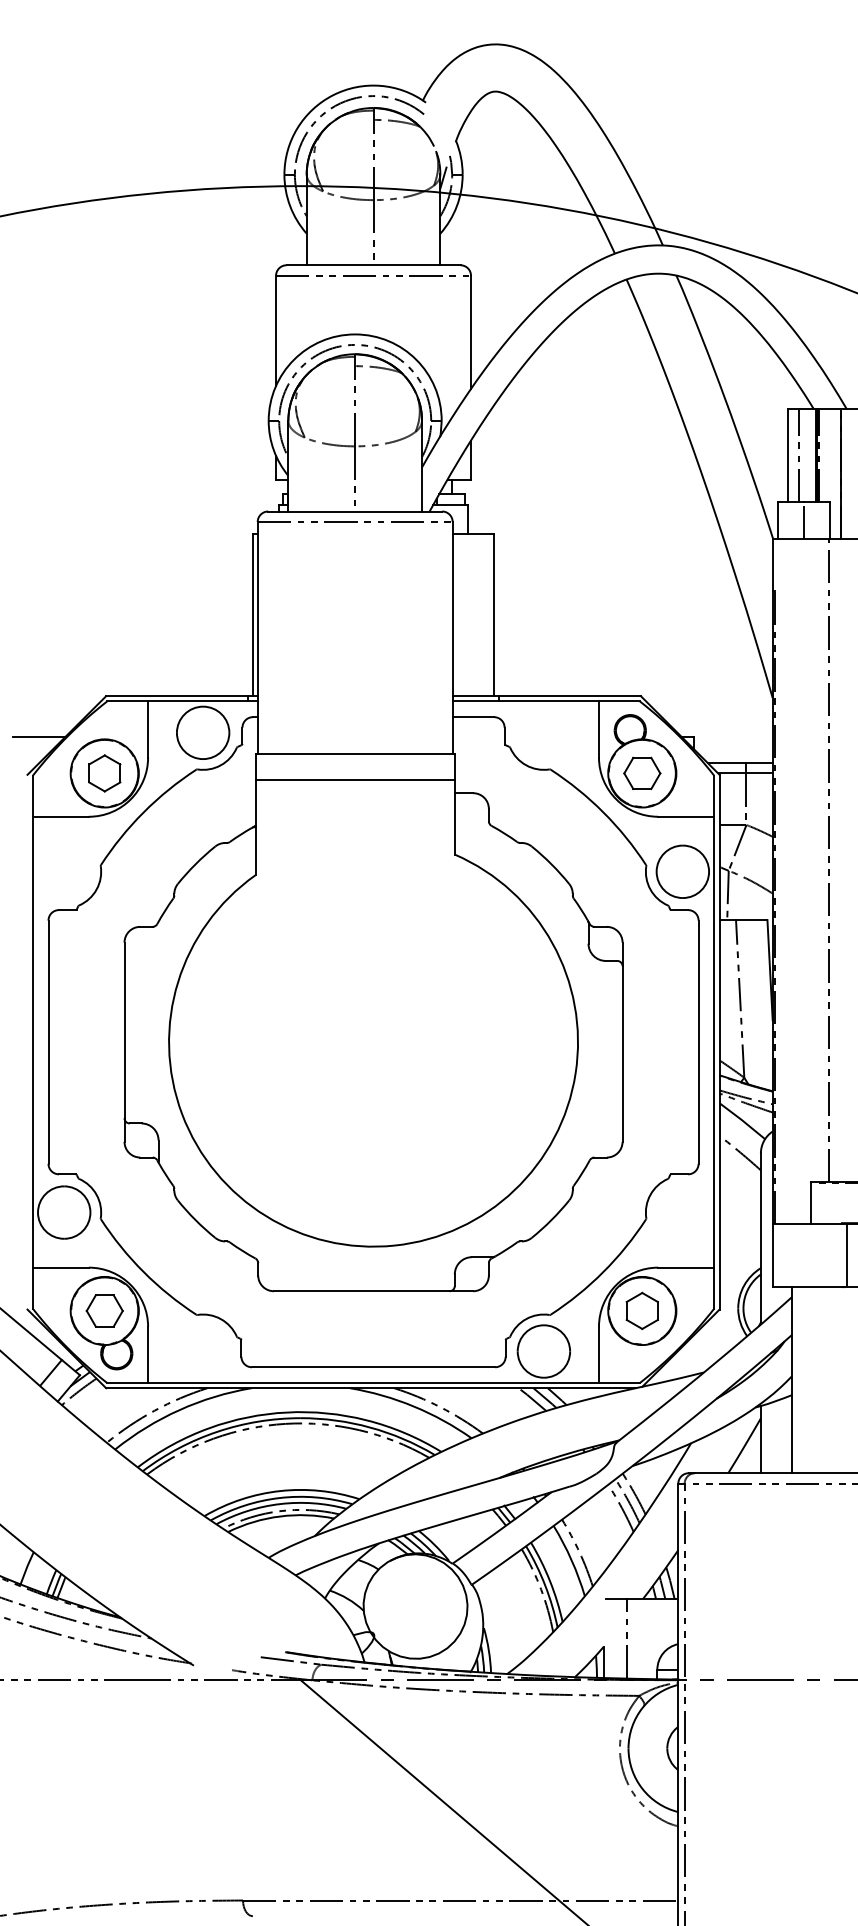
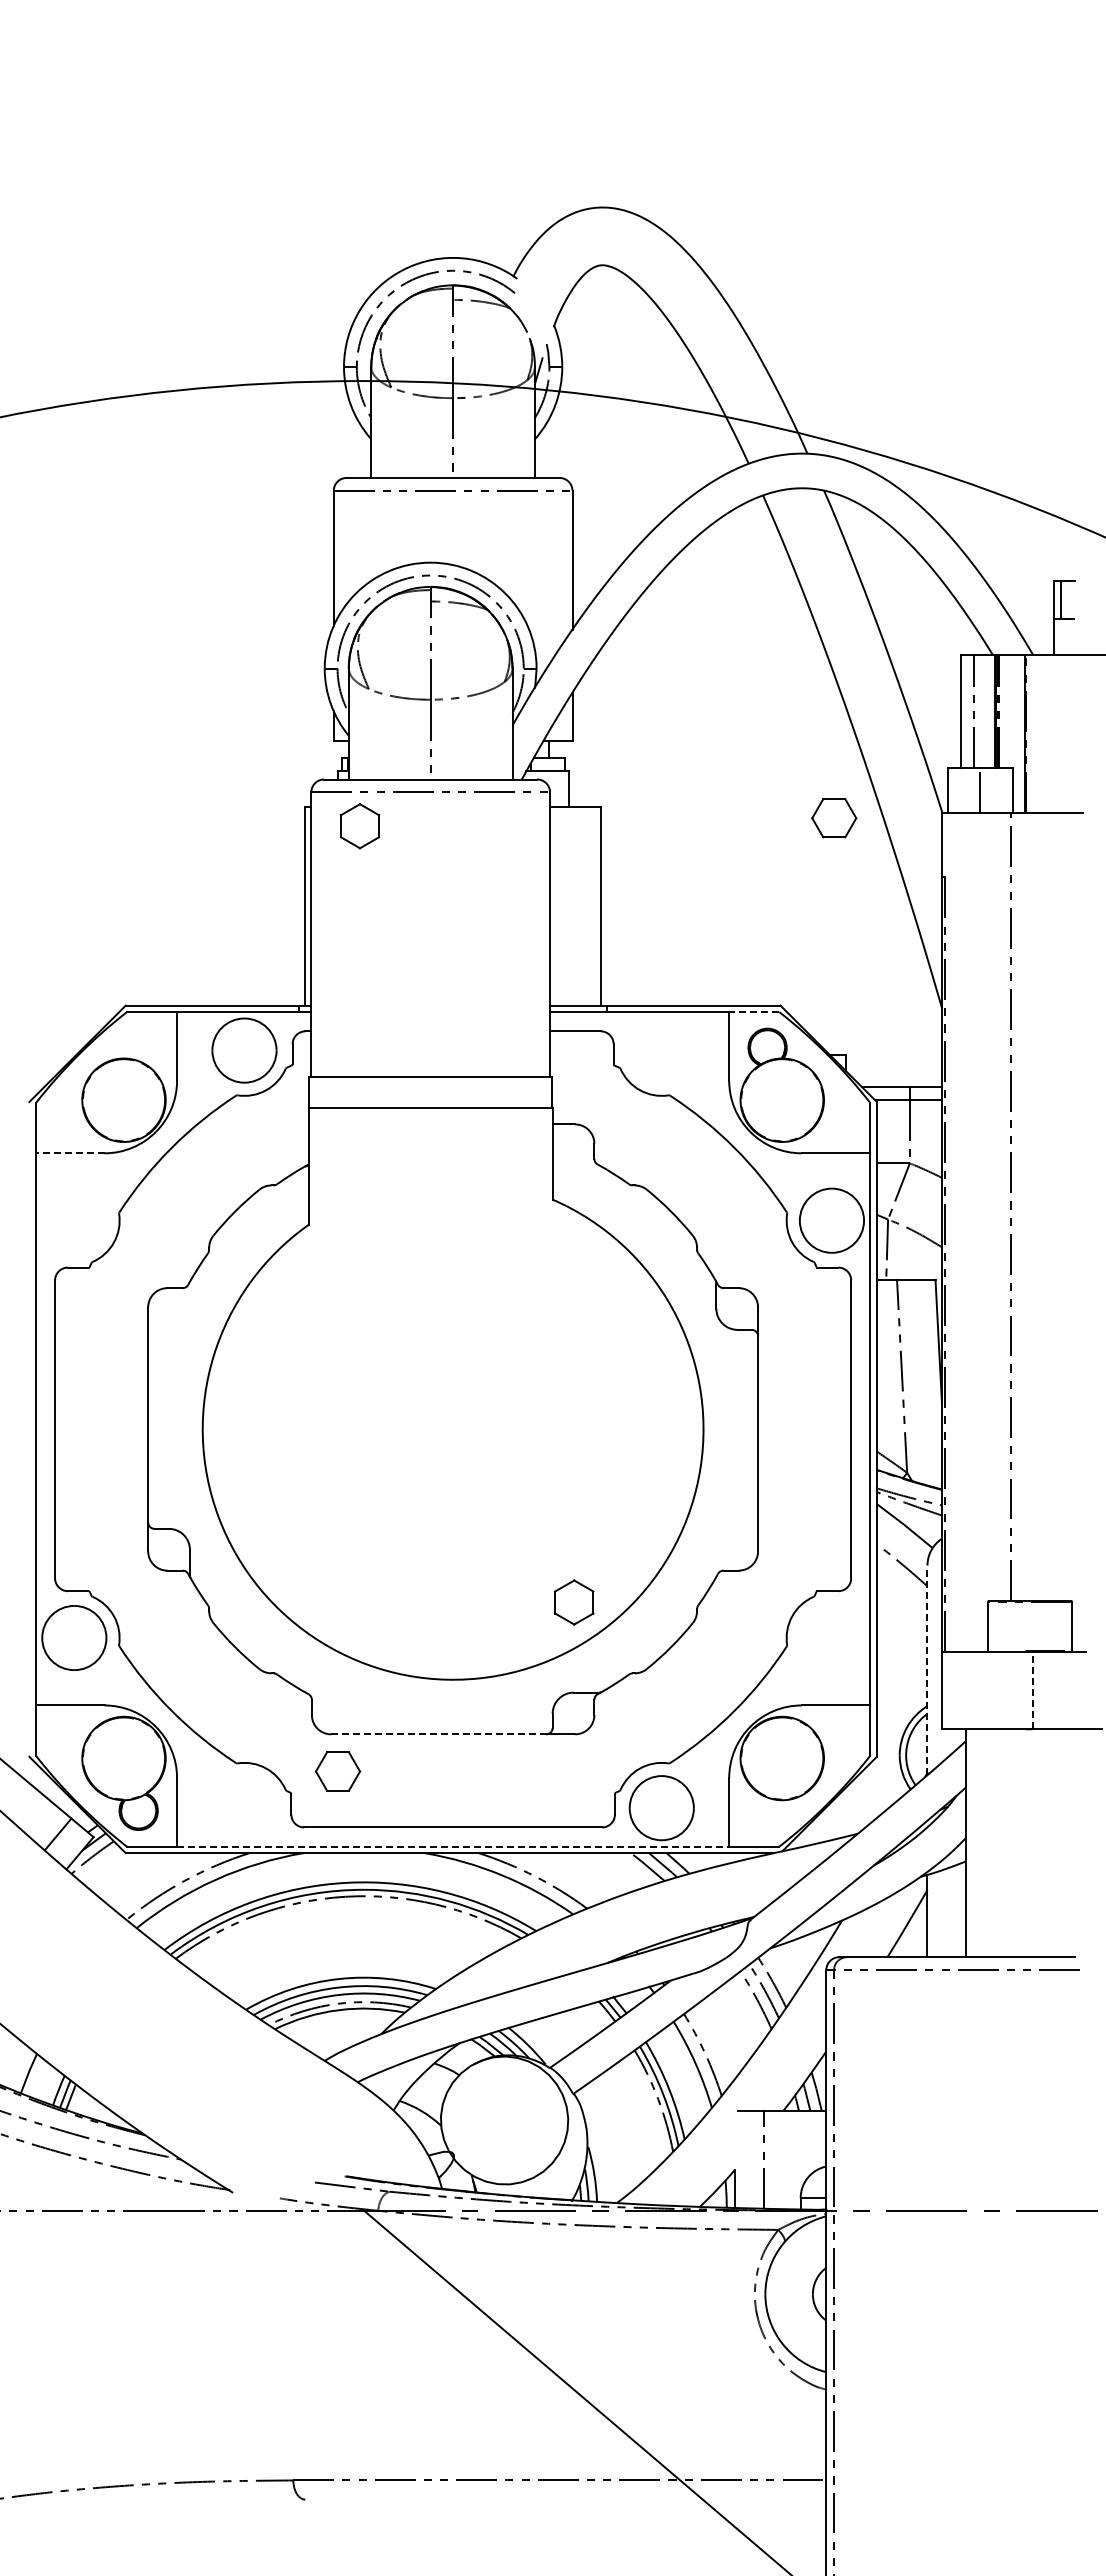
line: (618, 701) -> (753, 1012), solid -> dashed
line: (39, 736) -> (43, 1055), removed
part: (104, 773) -> (359, 826), moved
part: (642, 773) -> (834, 818), moved
line: (60, 816) -> (69, 1153), solid -> dashed
line: (760, 1239) -> (927, 1670), solid -> dashed
line: (847, 1255) -> (1033, 1690), solid -> dashed
line: (361, 1291) -> (438, 1734), solid -> dashed
part: (104, 1310) -> (337, 1771), moved
part: (642, 1310) -> (574, 1602), moved
line: (373, 1382) -> (453, 1846), solid -> dashed

